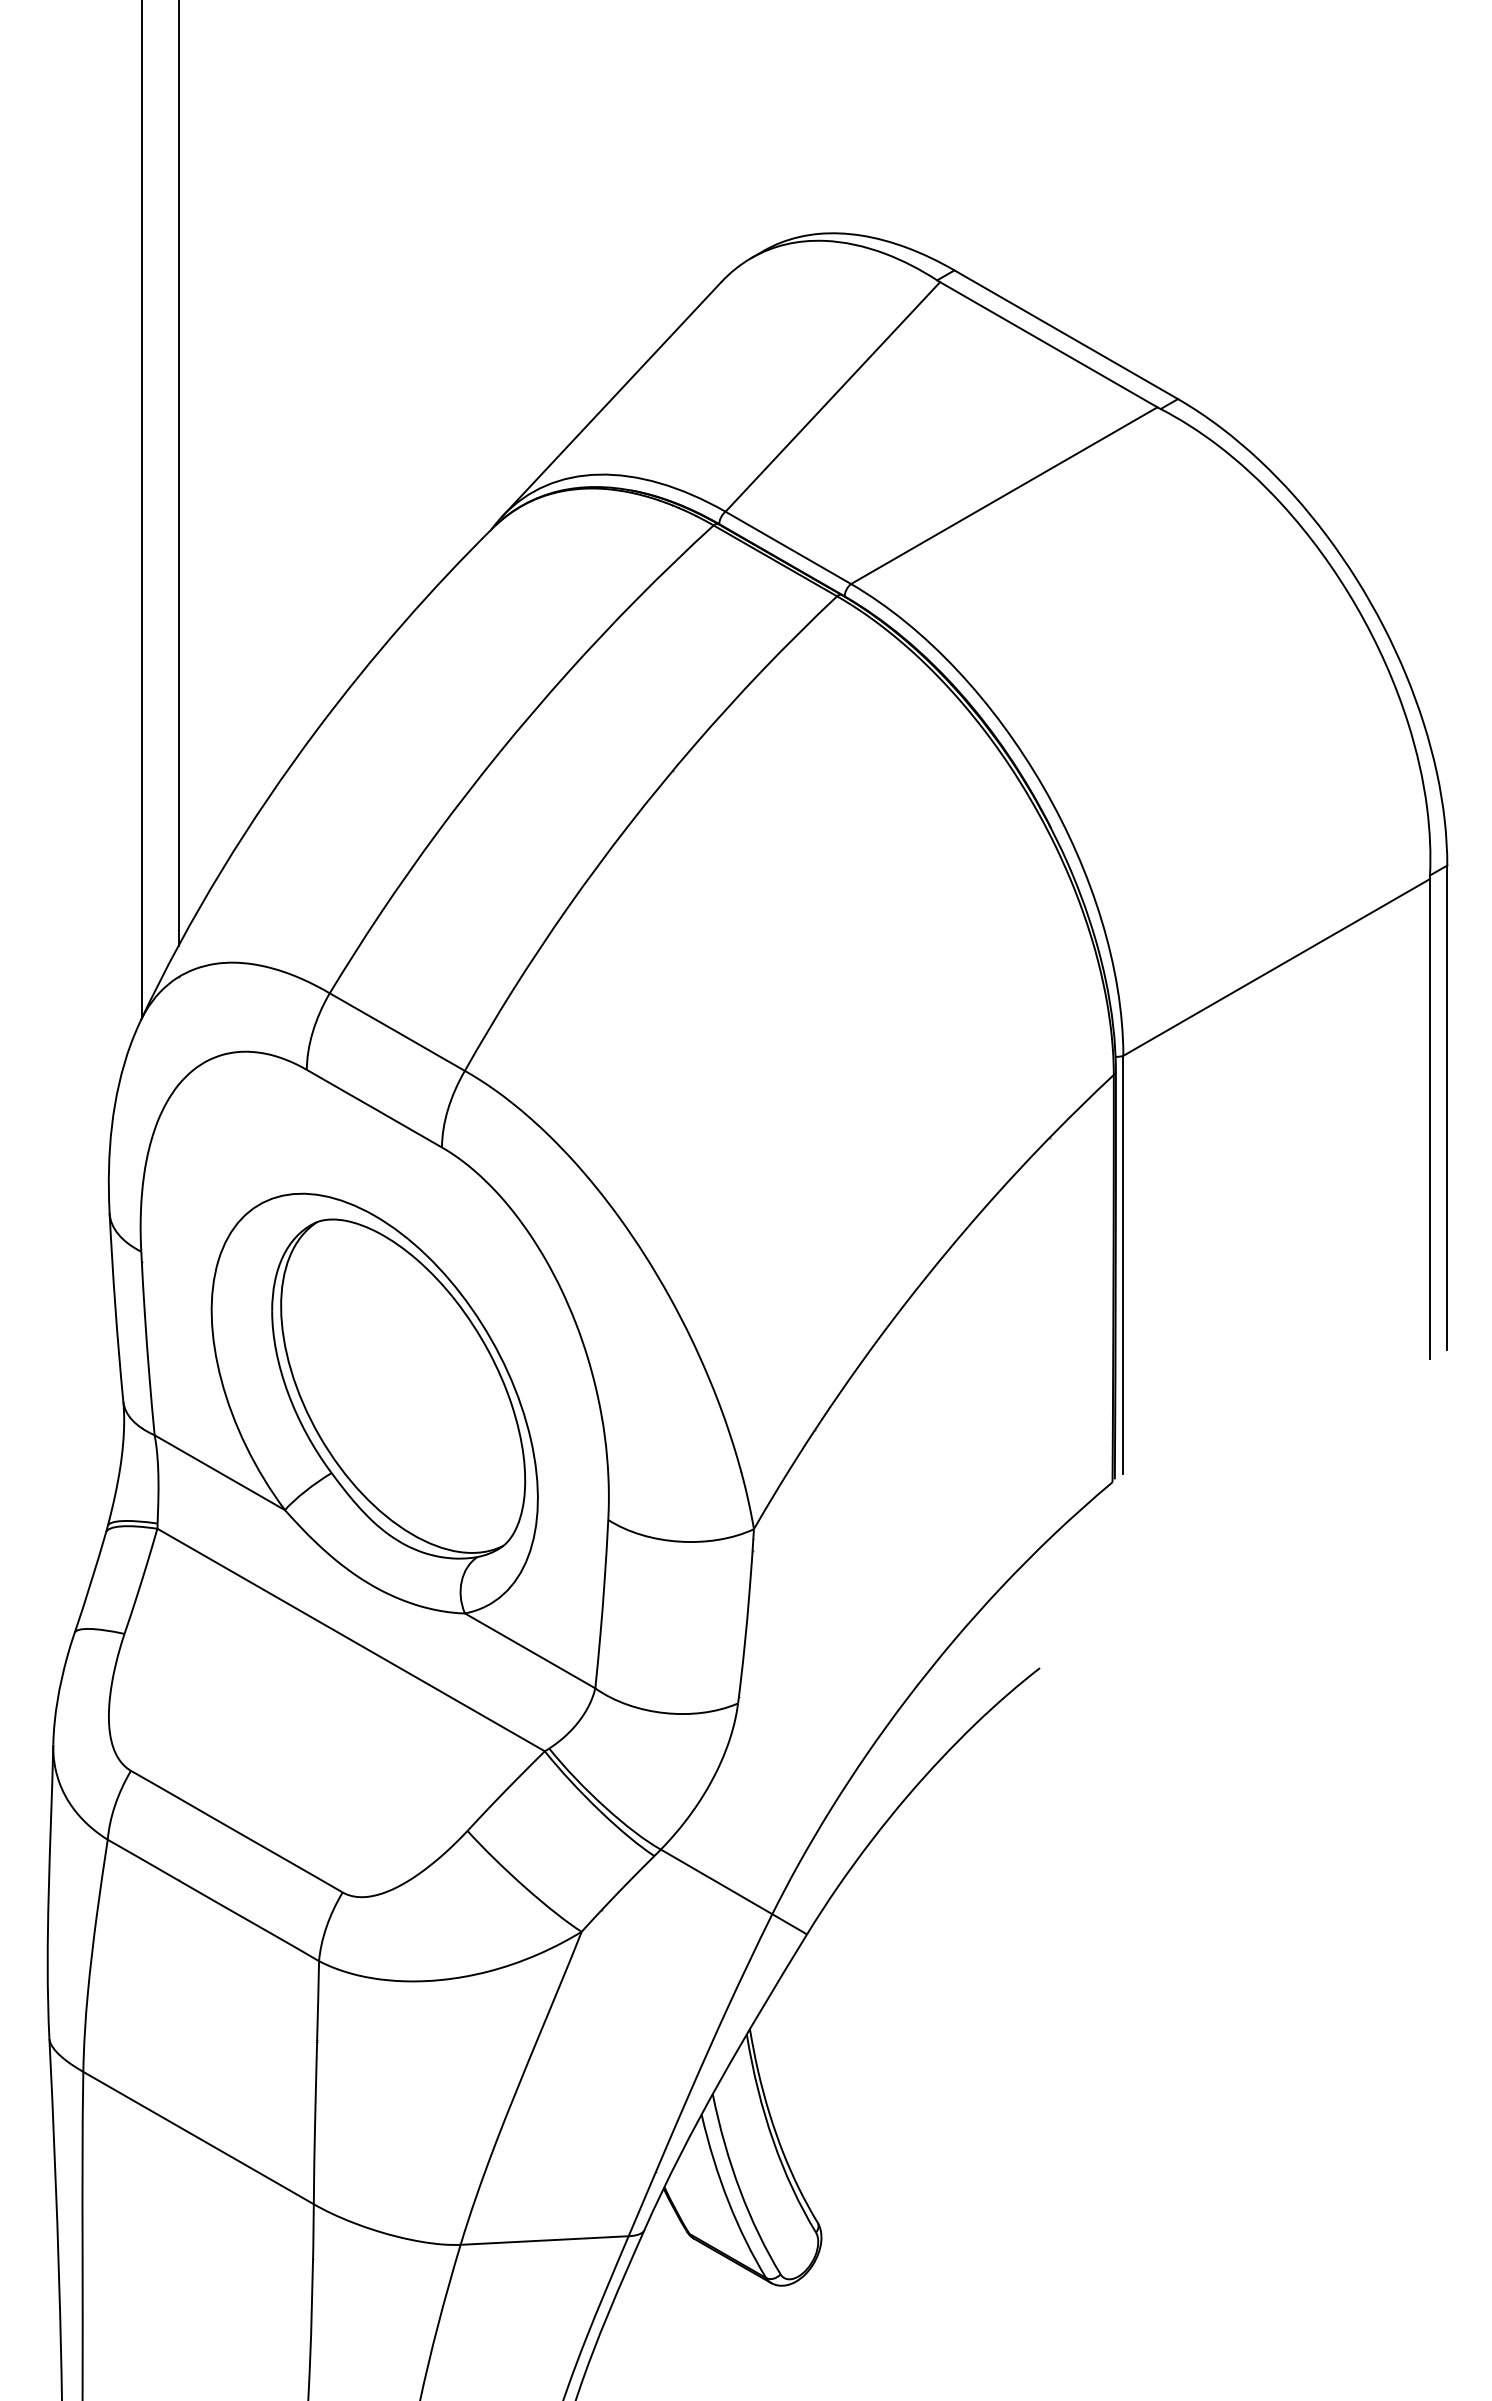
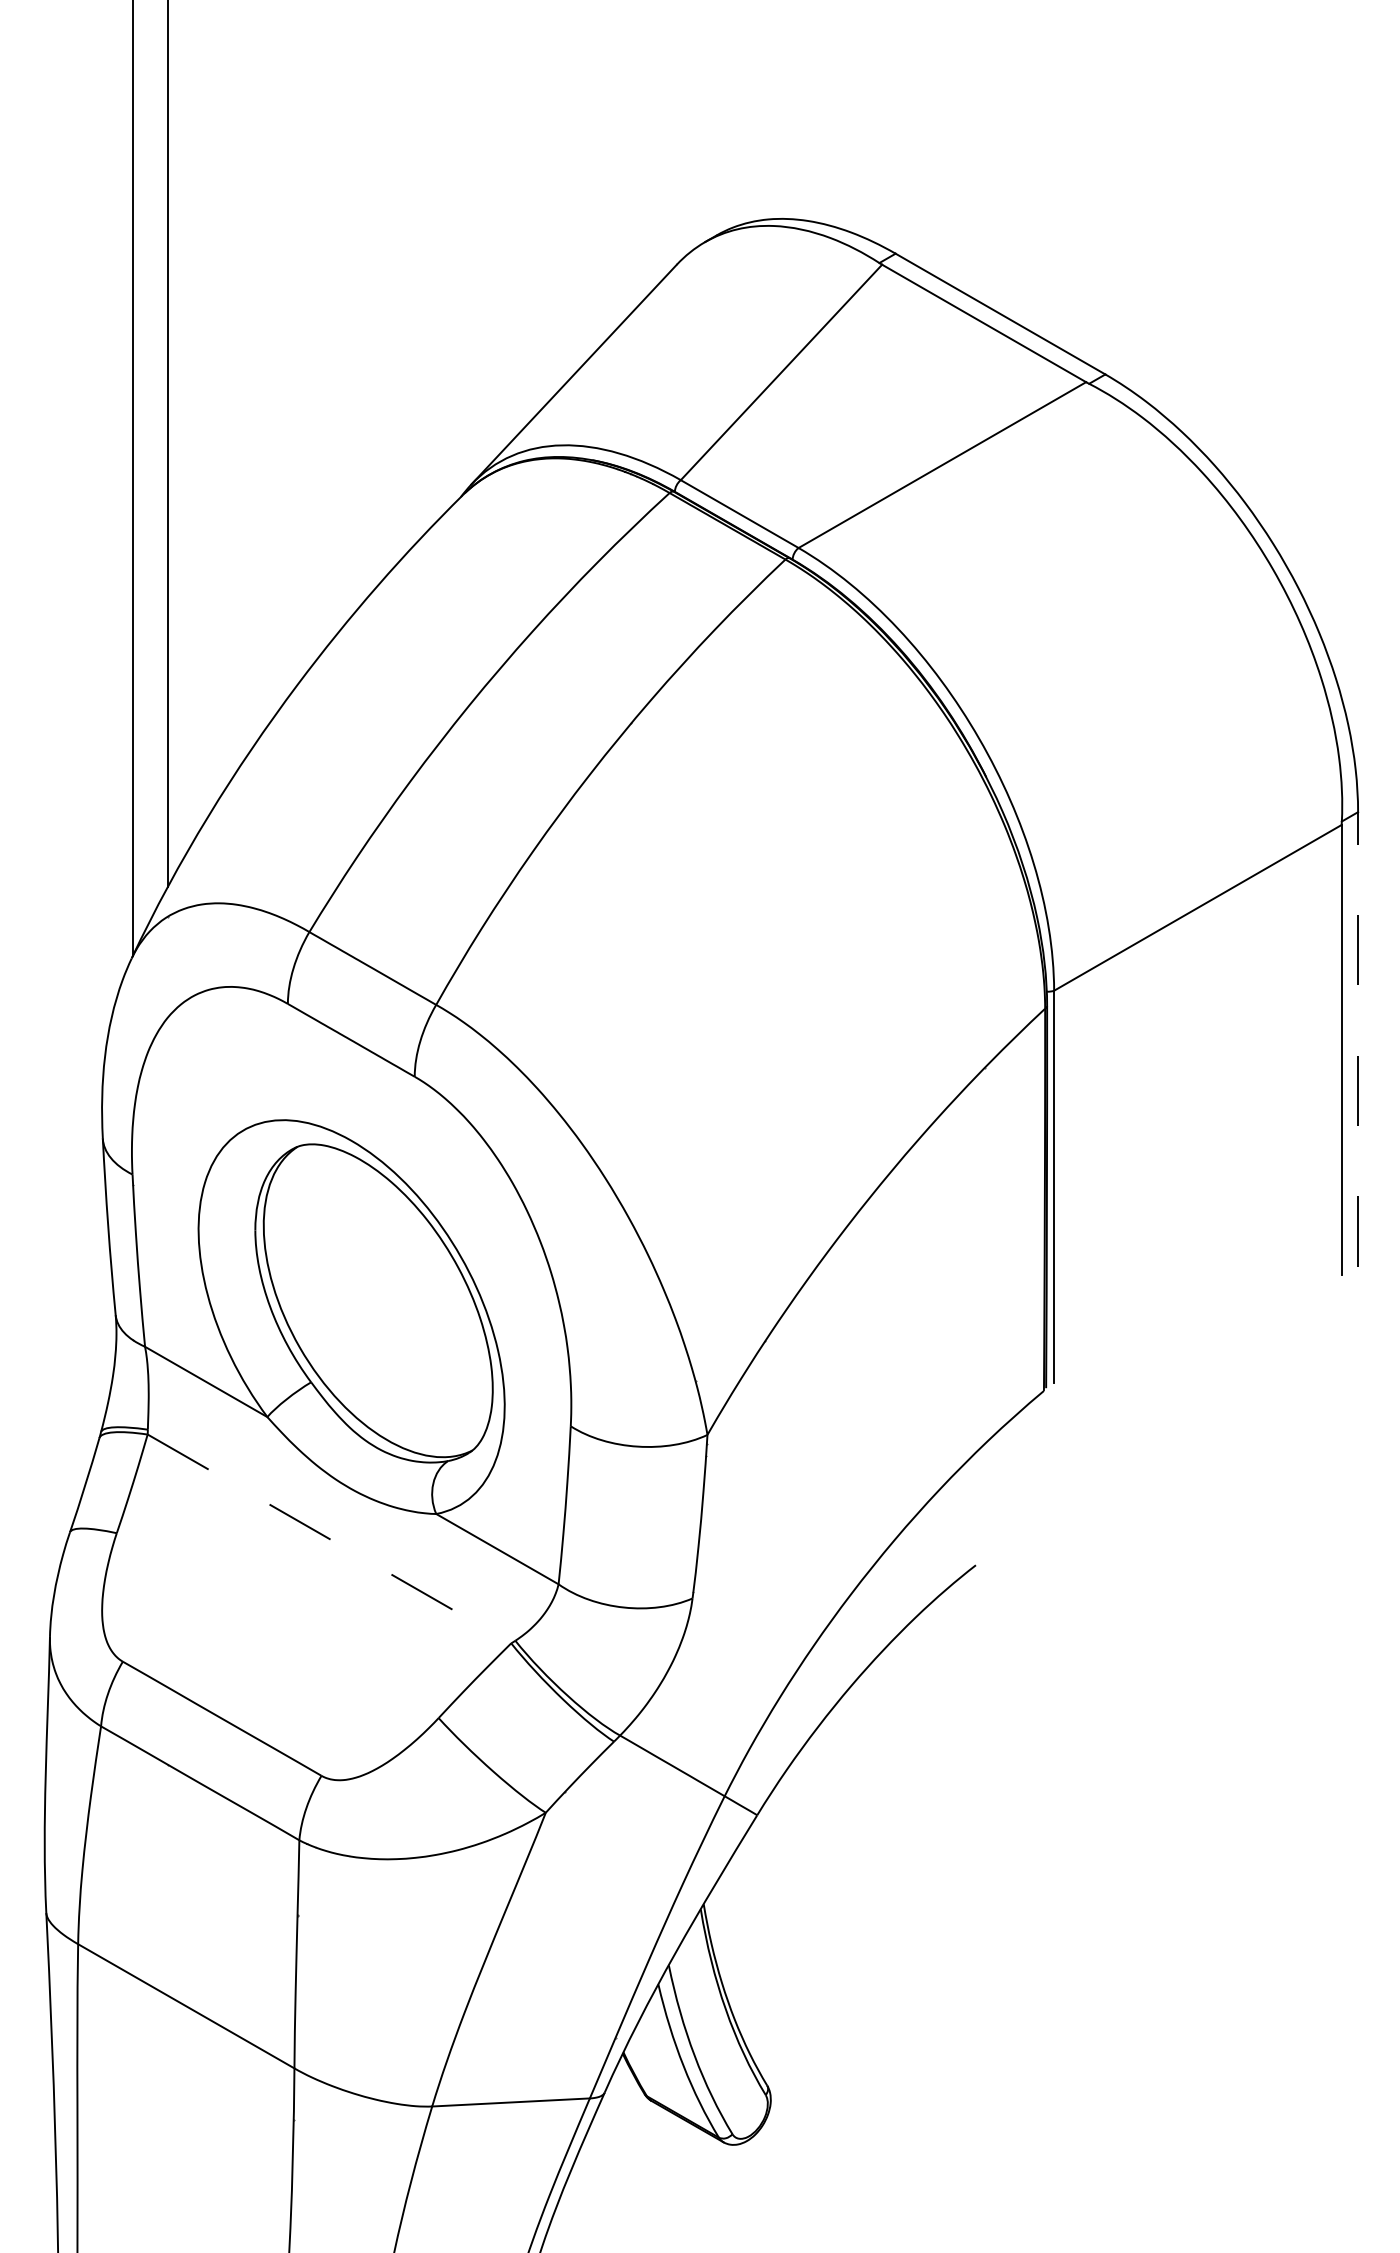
line: (1447, 1107) -> (1358, 1039), solid -> dashed
line: (351, 1640) -> (329, 1539), solid -> dashed

